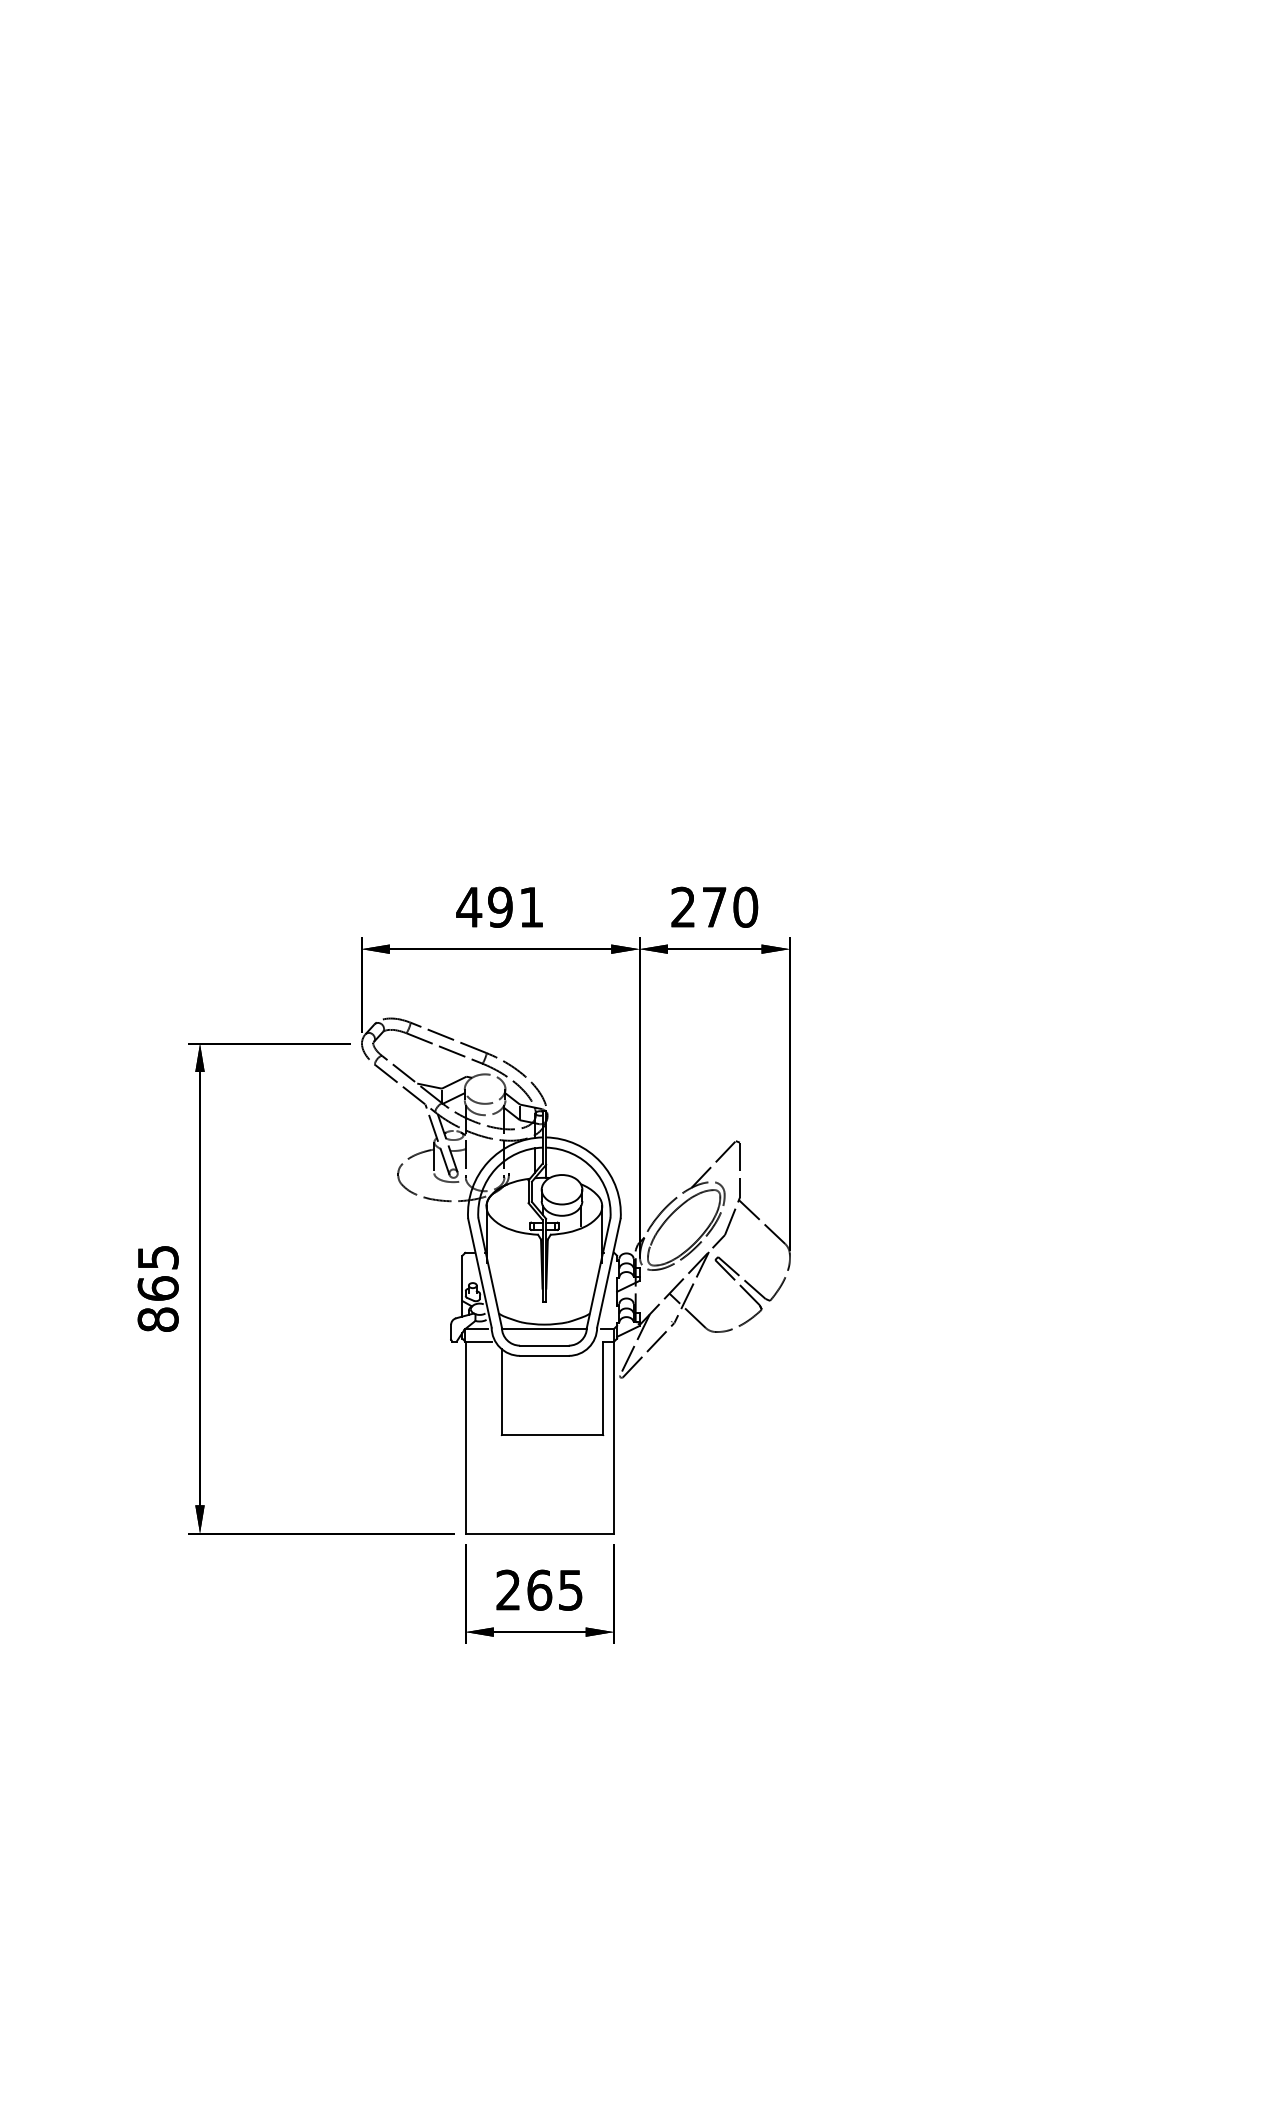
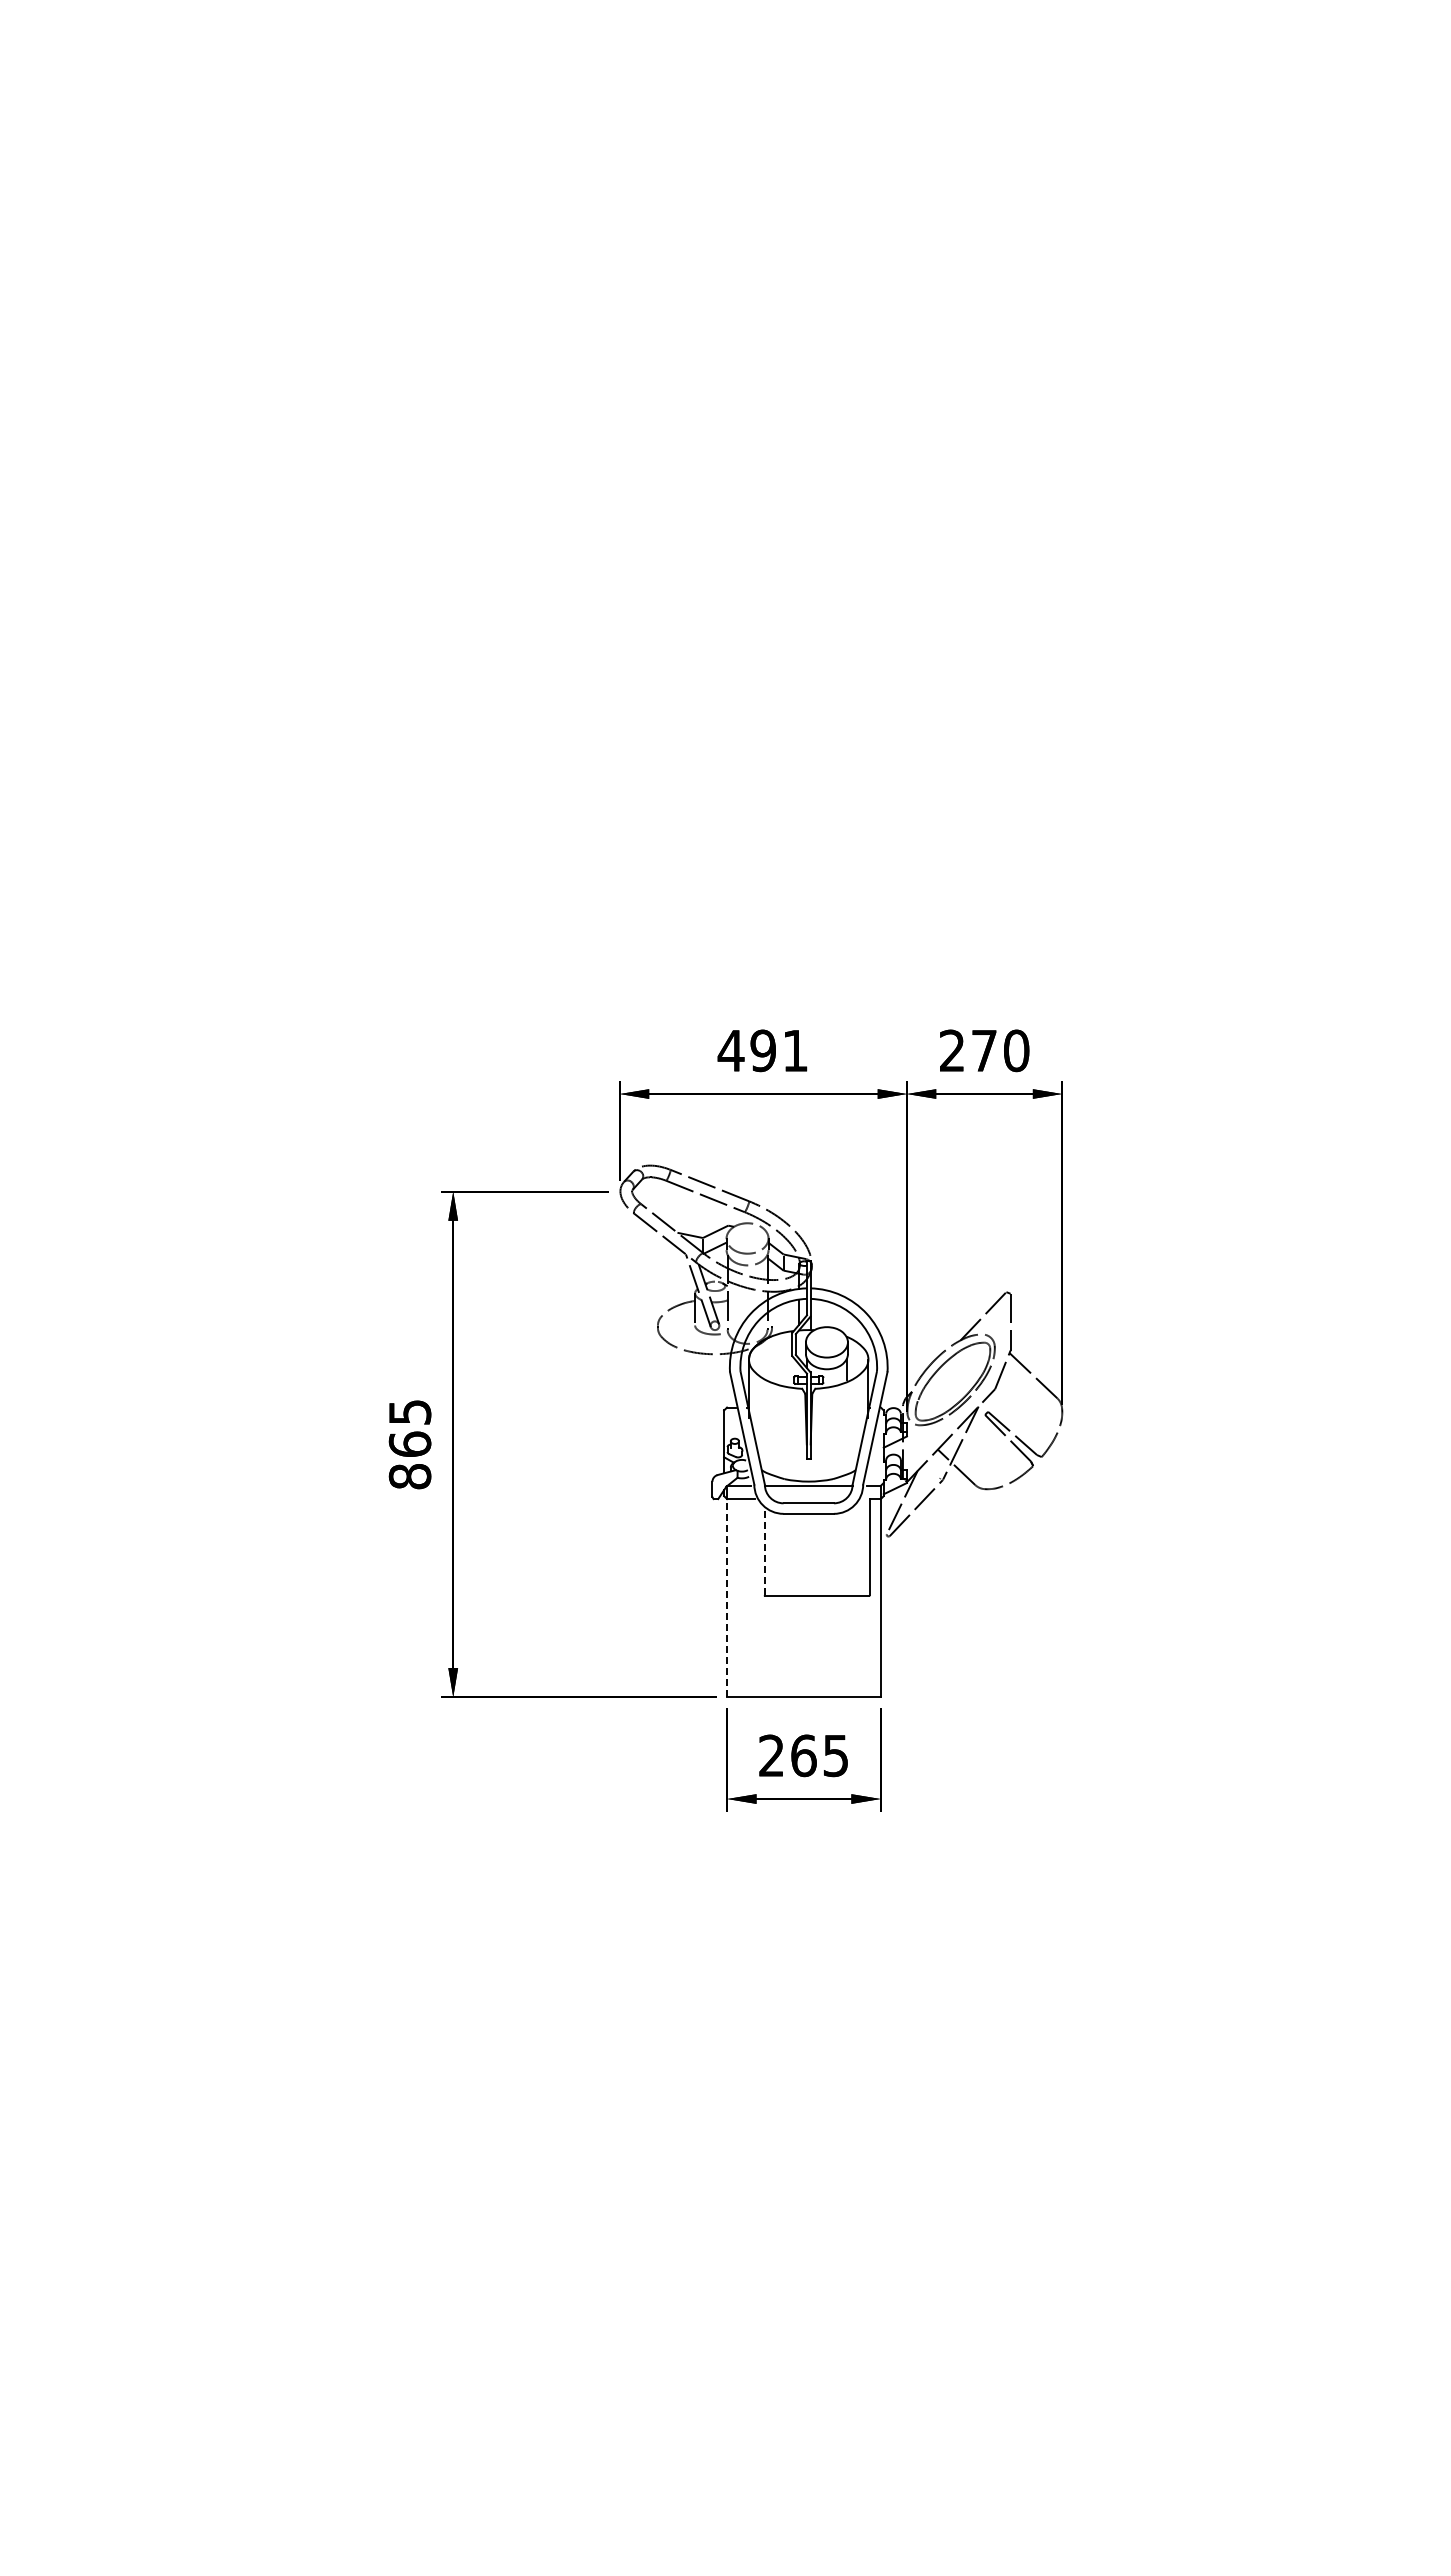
line: (501, 1391) -> (764, 1550), solid -> dashed
line: (465, 1436) -> (727, 1597), solid -> dashed

